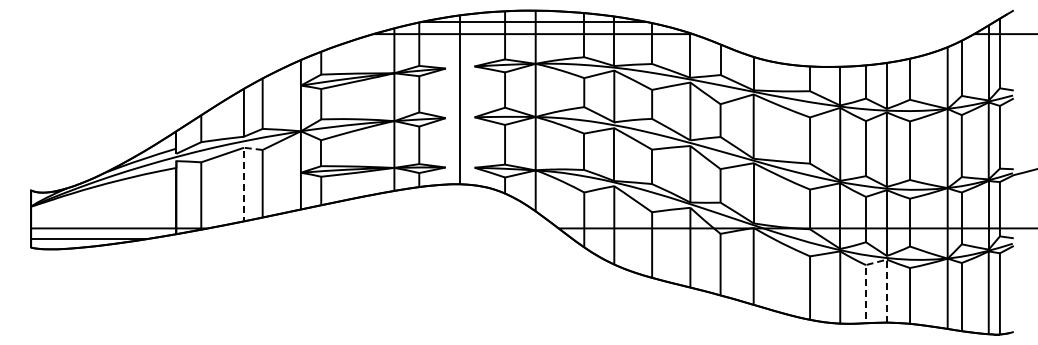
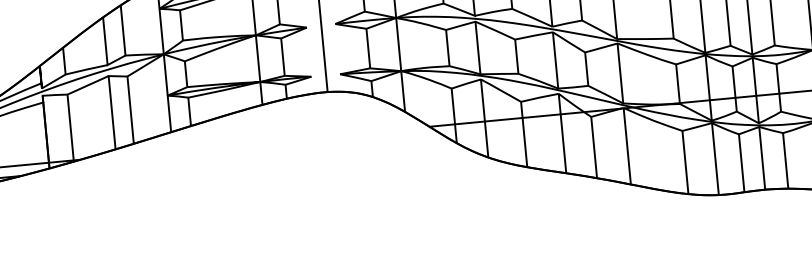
line: (243, 174) -> (110, 102), dashed -> solid
line: (878, 261) -> (751, 129), dashed -> solid

